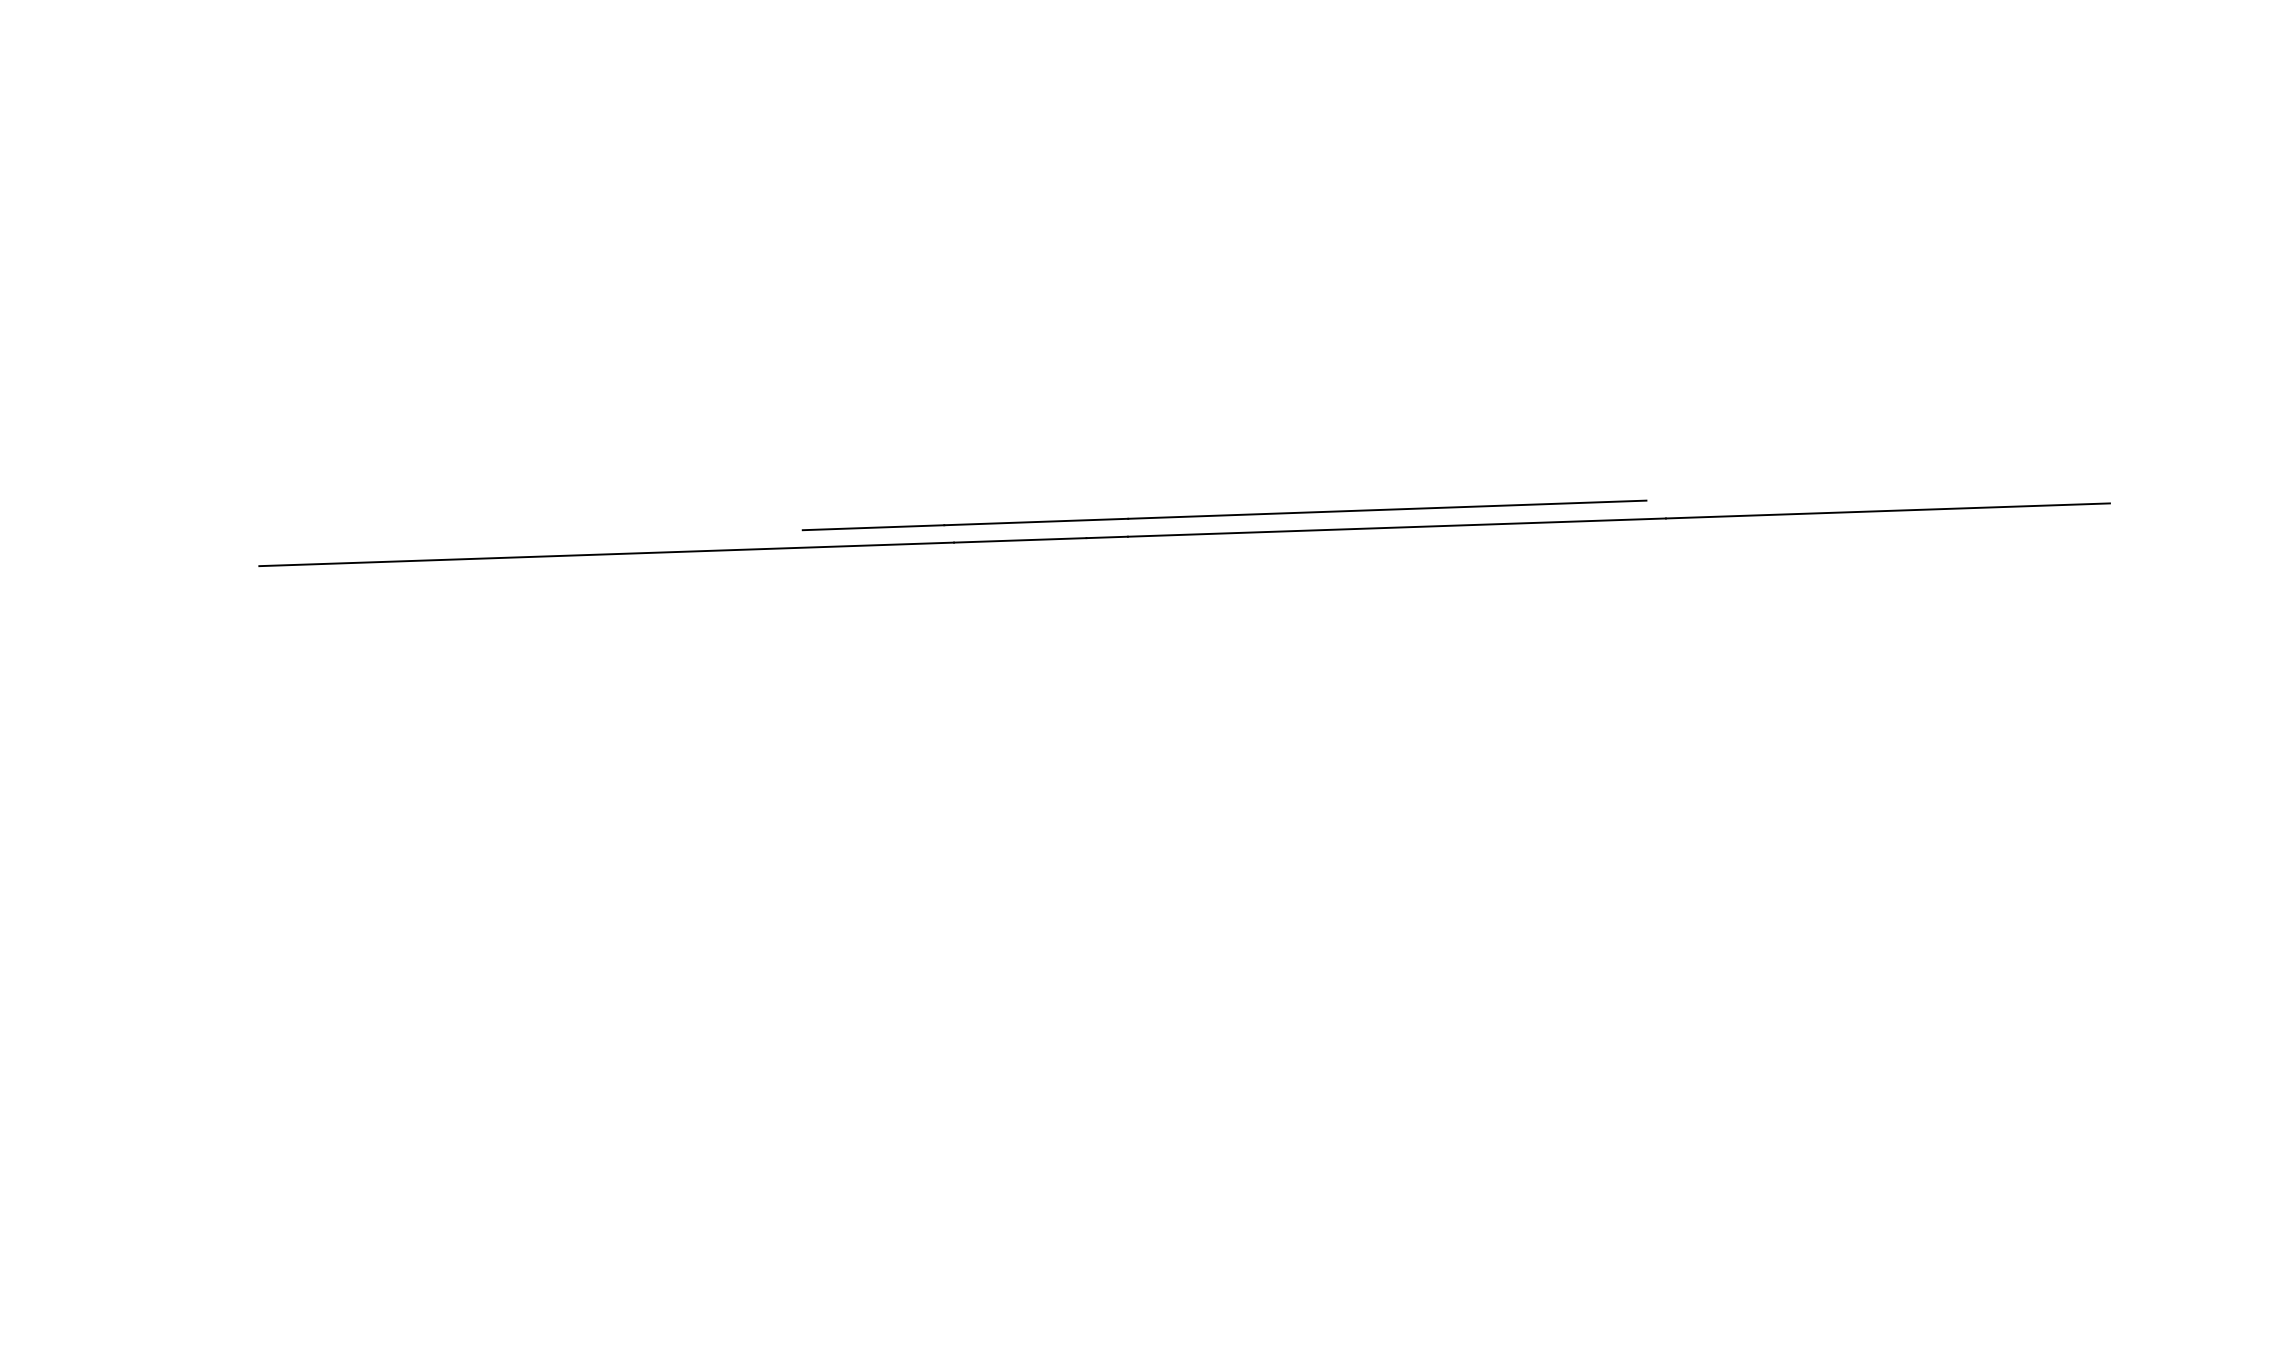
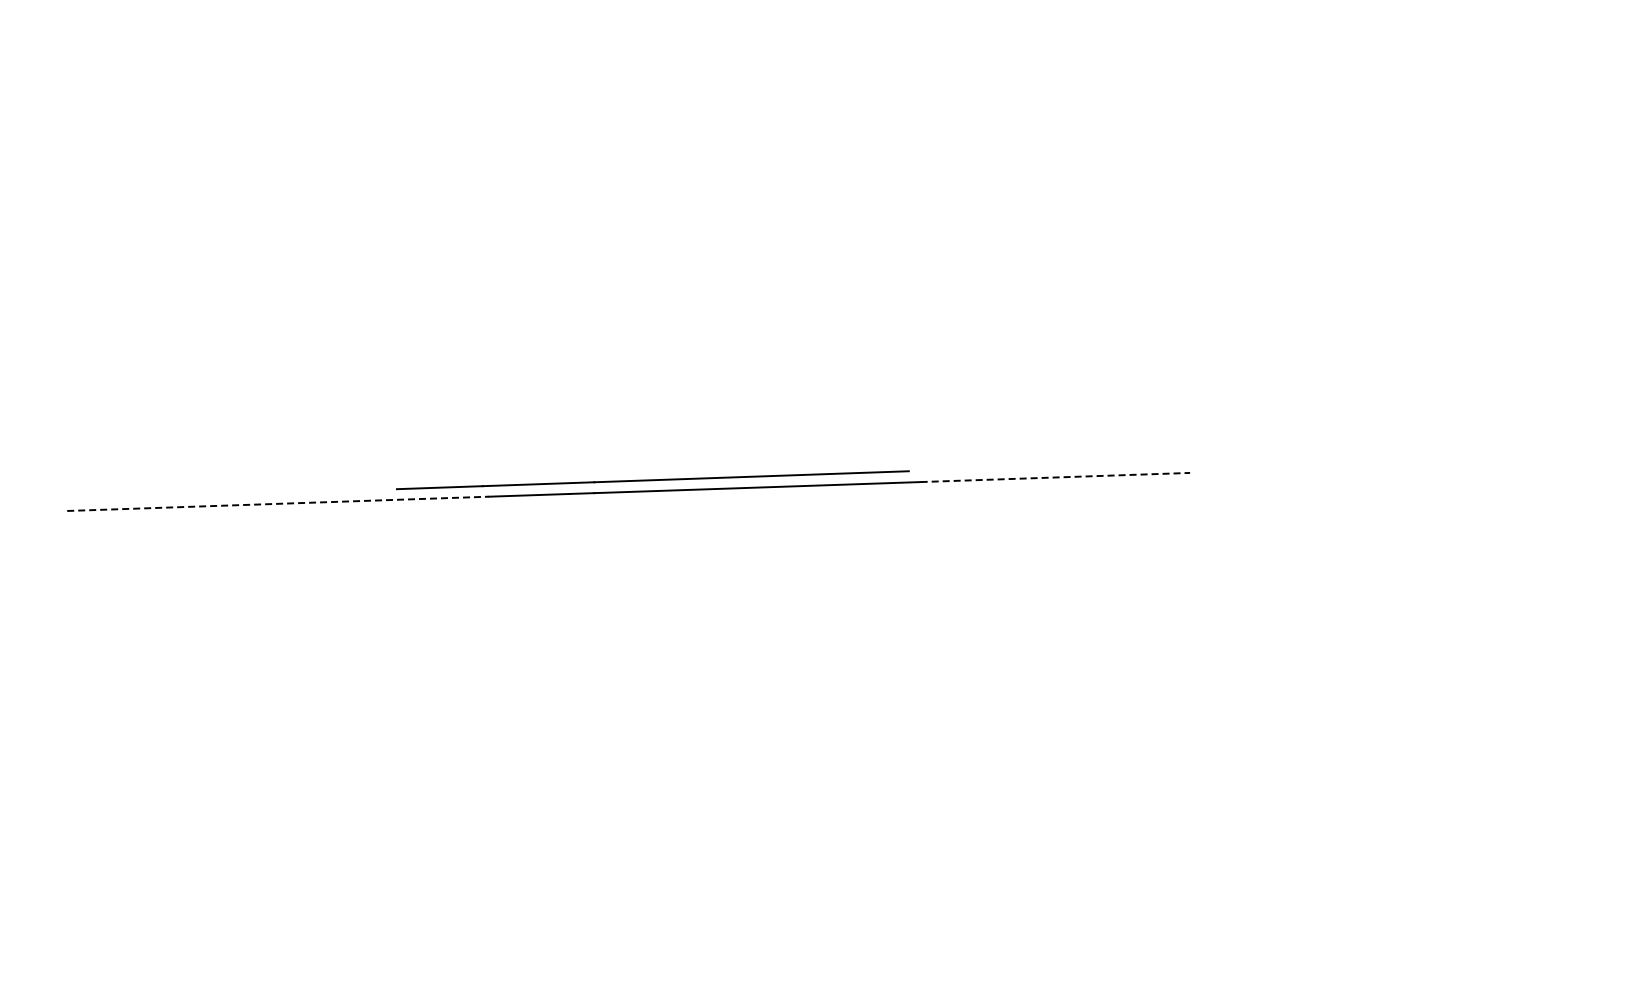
line: (1888, 510) -> (1055, 477), solid -> dashed
line: (605, 553) -> (277, 503), solid -> dashed

